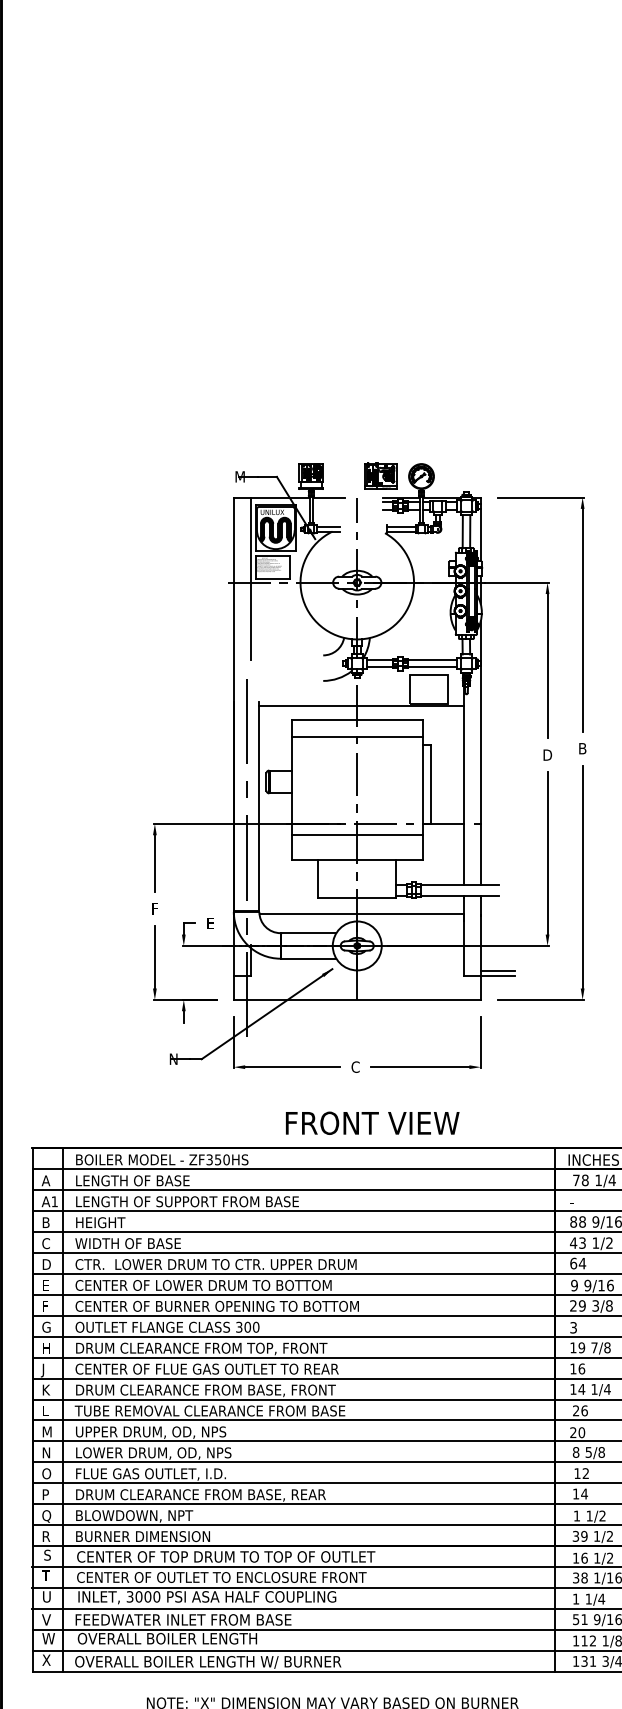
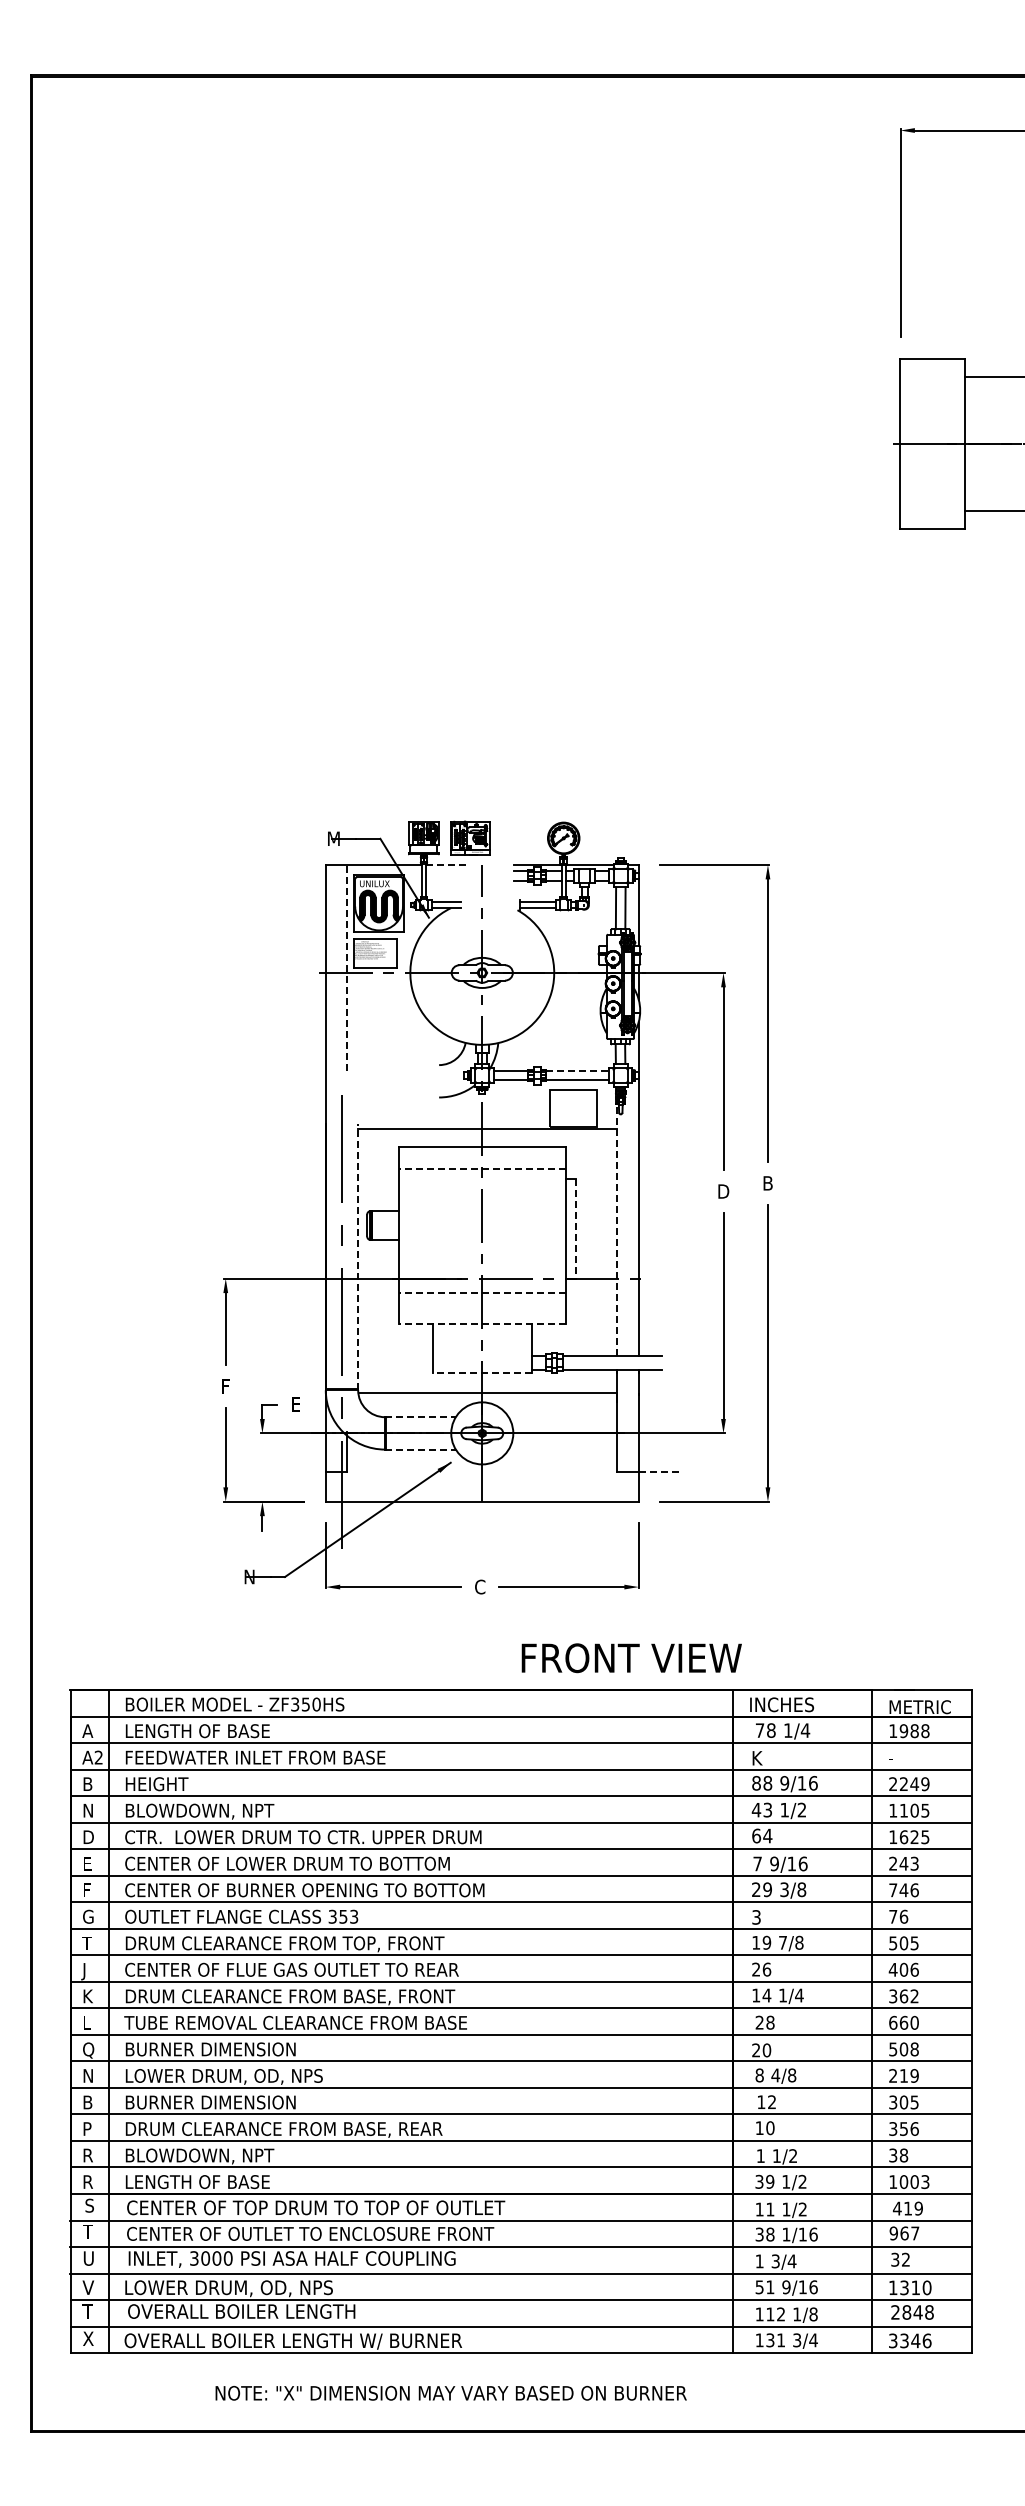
part: (381, 475) -> (470, 837), moved
line: (329, 497) -> (446, 865), solid -> dashed
line: (250, 578) -> (347, 967), solid -> dashed
line: (433, 659) -> (578, 1070), solid -> dashed
line: (356, 737) -> (481, 1169), solid -> dashed
line: (463, 779) -> (617, 1222), solid -> dashed
line: (430, 784) -> (575, 1228), solid -> dashed
line: (259, 807) -> (358, 1257), solid -> dashed
line: (356, 835) -> (481, 1293), solid -> dashed
line: (356, 859) -> (481, 1323), solid -> dashed
line: (356, 898) -> (481, 1373), solid -> dashed
line: (308, 933) -> (420, 1417), solid -> dashed
line: (308, 958) -> (420, 1449), solid -> dashed
line: (497, 970) -> (659, 1464), removed
line: (497, 976) -> (660, 1472), solid -> dashed
text: (372, 1123) -> (631, 1658), moved
text: (54, 1201) -> (98, 1757), A1 -> A2
text: (187, 1201) -> (267, 1757), LENGTH OF SUPPORT FROM BASE -> FEEDWATER INLET FROM BASE
text: (574, 1202) -> (757, 1758), - -> K
text: (45, 1243) -> (87, 1810), C -> N
text: (134, 1244) -> (199, 1811), WIDTH OF BASE -> BLOWDOWN, NPT
text: (574, 1285) -> (757, 1863), 9 -> 7
text: (251, 1327) -> (348, 1916), 300 -> 353
text: (45, 1348) -> (87, 1943), H -> T
text: (573, 1368) -> (756, 1969), 16 -> 26
text: (584, 1410) -> (770, 2022), 26 -> 28
text: (46, 1432) -> (88, 2050), M -> Q
text: (150, 1432) -> (220, 2050), UPPER DRUM, OD, NPS -> BURNER DIMENSION
text: (588, 1452) -> (775, 2075), 5/8 -> 4/8
text: (46, 1473) -> (88, 2102), O -> B
text: (151, 1474) -> (221, 2103), FLUE GAS OUTLET, I.D. -> BURNER DIMENSION
text: (584, 1494) -> (770, 2128), 14 -> 10
text: (46, 1516) -> (88, 2156), Q -> R
text: (143, 1536) -> (211, 2182), BURNER DIMENSION -> LENGTH OF BASE
text: (584, 1558) -> (770, 2209), 16 -> 11
text: (588, 1599) -> (775, 2261), 1/4 -> 3/4
text: (183, 1620) -> (262, 2288), FEEDWATER INLET FROM BASE -> LOWER DRUM, OD, NPS
text: (48, 1638) -> (90, 2311), W -> T

